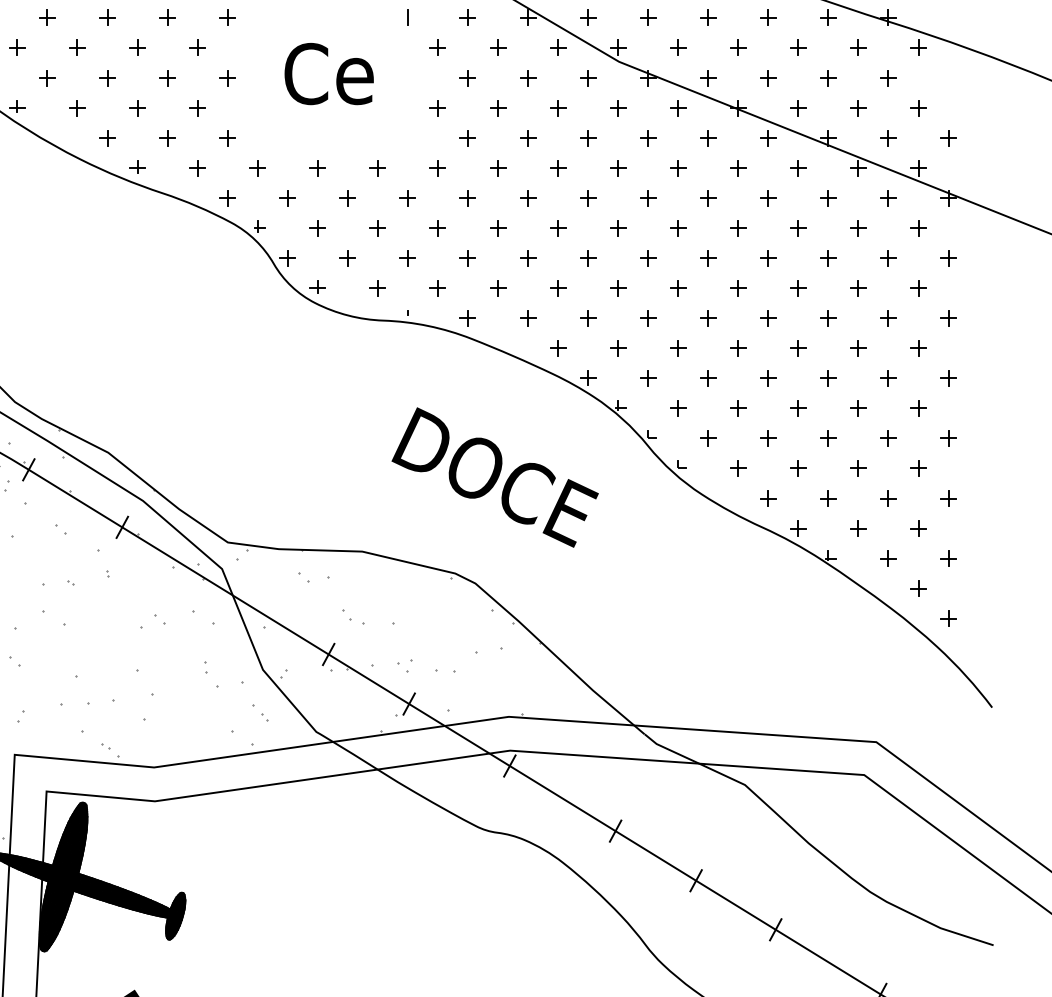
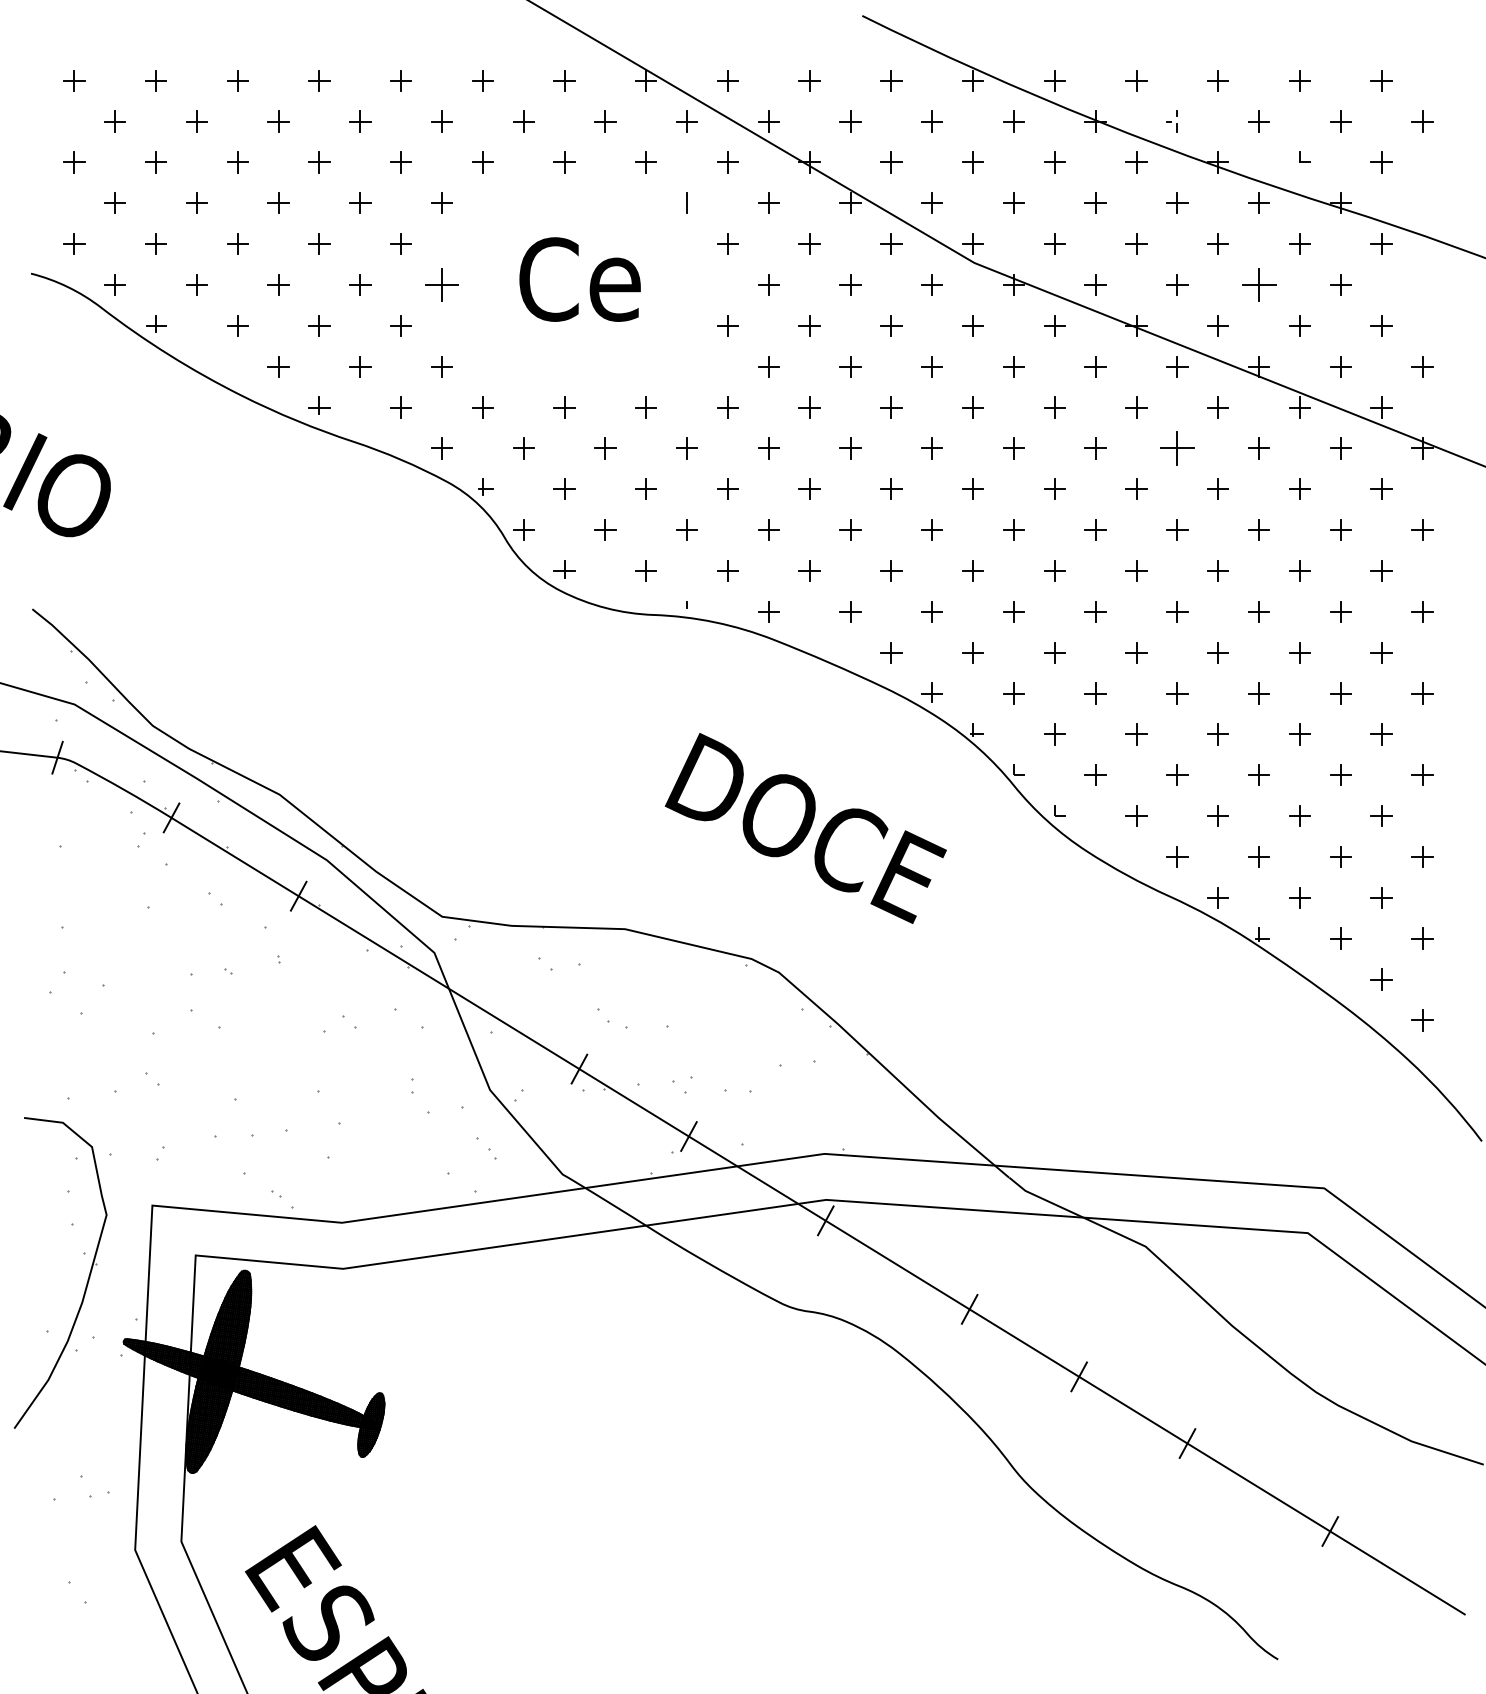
part: (227, 77) -> (441, 284), size x1.6
part: (827, 77) -> (1258, 284), size x1.6
part: (768, 198) -> (1177, 448), size x1.6

